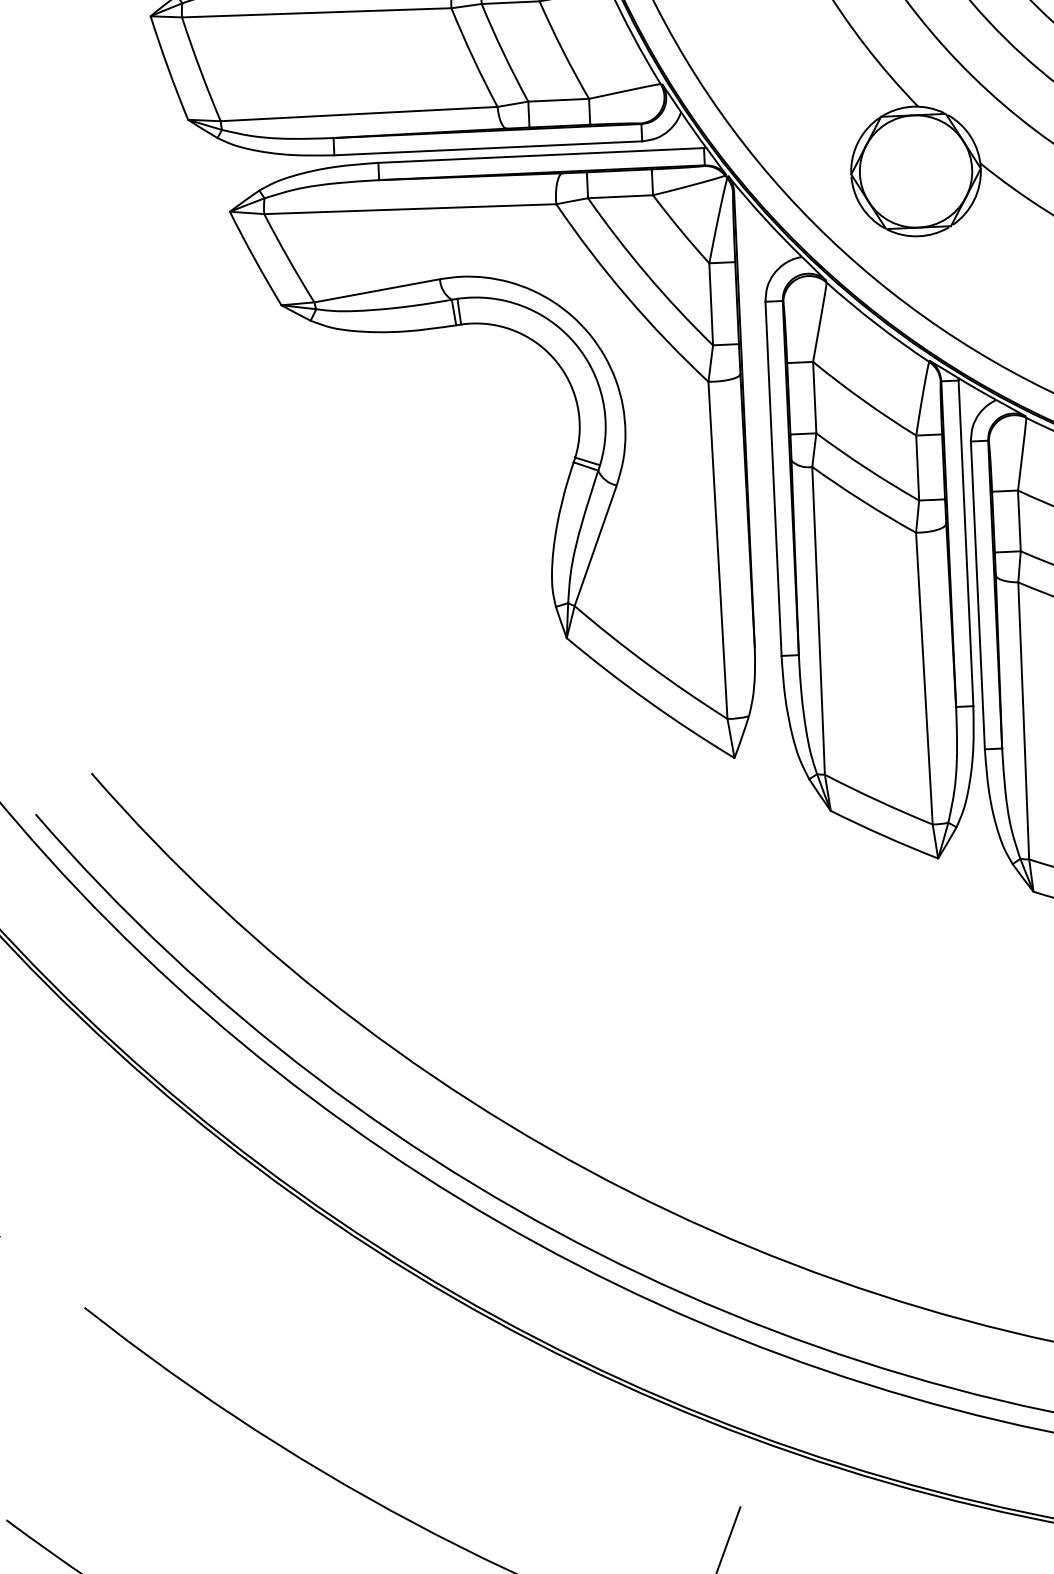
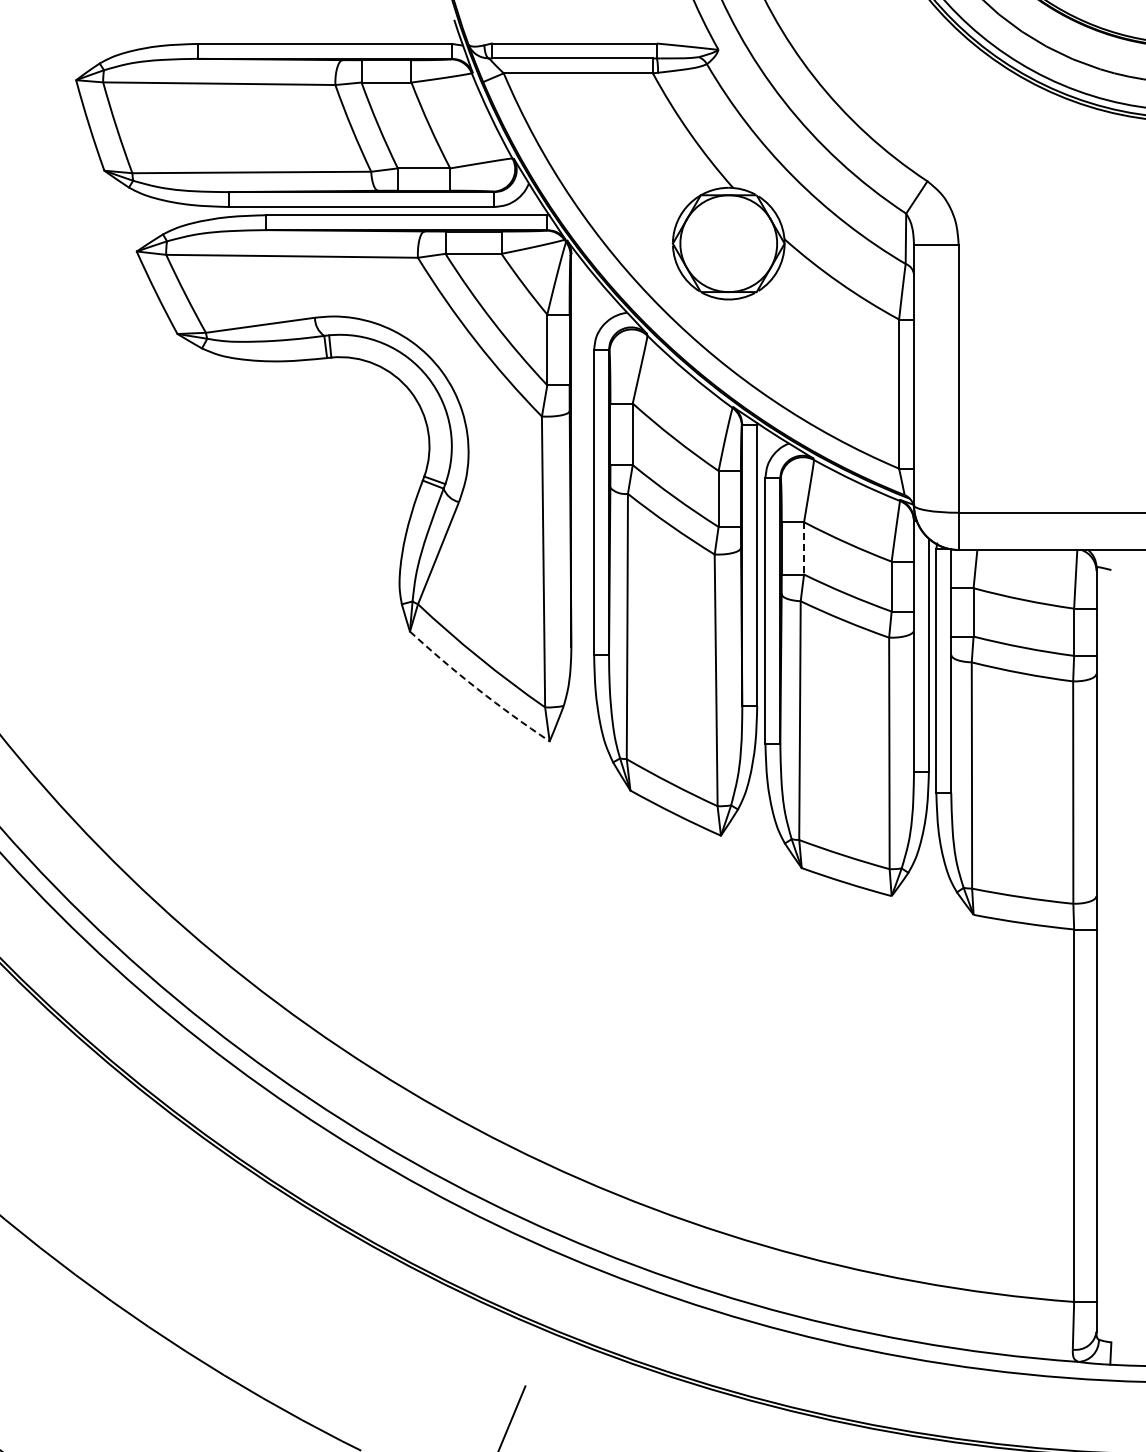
line: (1019, 521) -> (804, 548), solid -> dashed
arc: (648, 701) -> (477, 689), solid -> dashed

